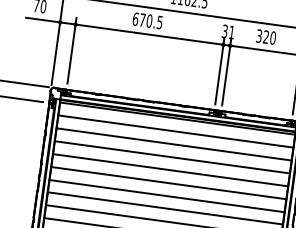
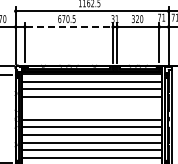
line: (150, 35) -> (69, 27), solid -> dashed
line: (171, 170) -> (92, 104), removed
line: (169, 183) -> (92, 112), removed

